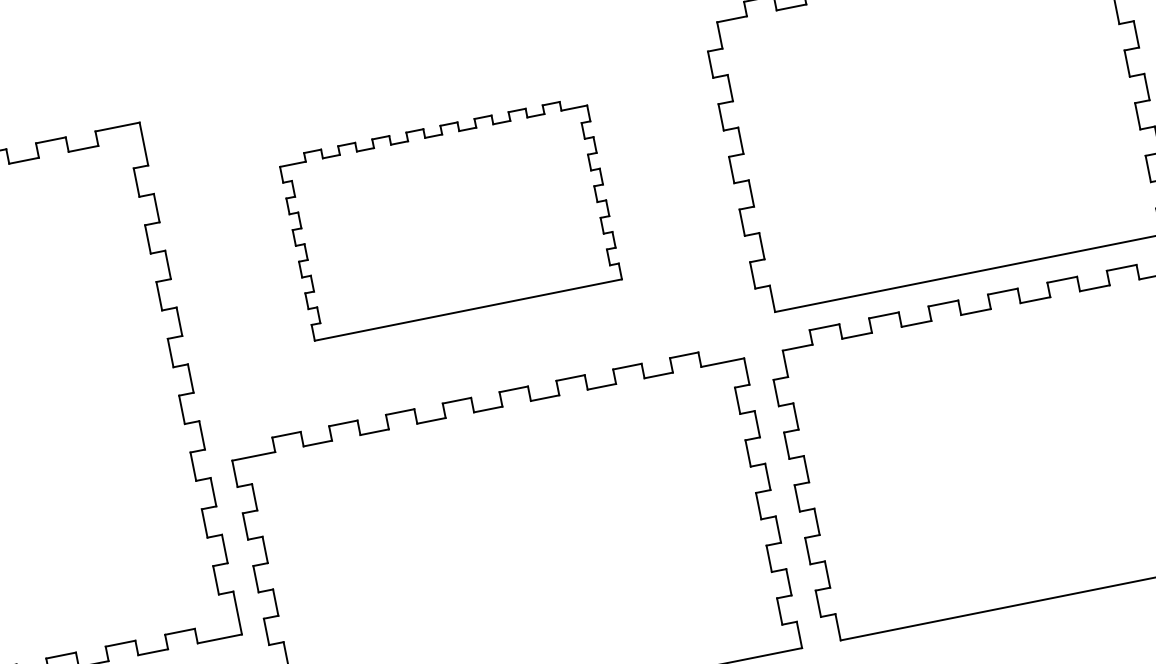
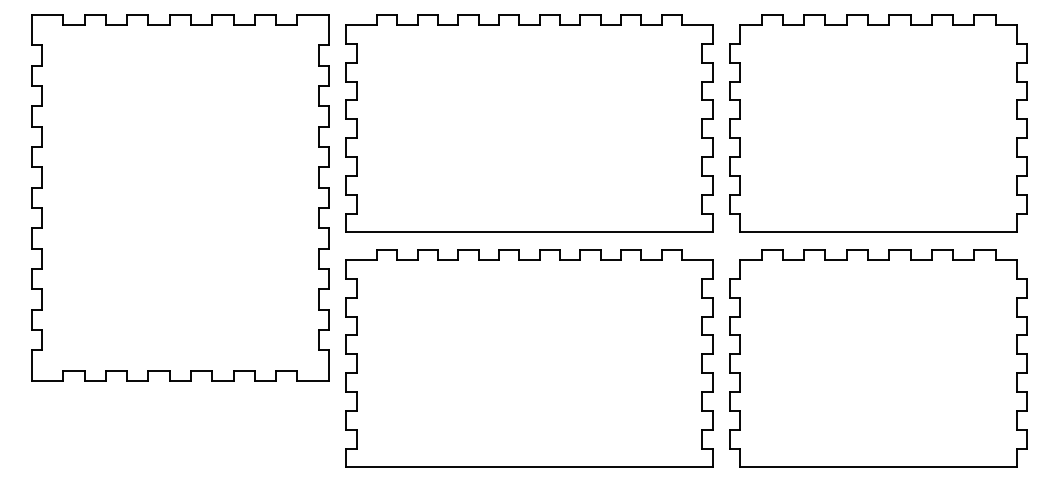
part: (450, 218) -> (529, 123), size x1.67

